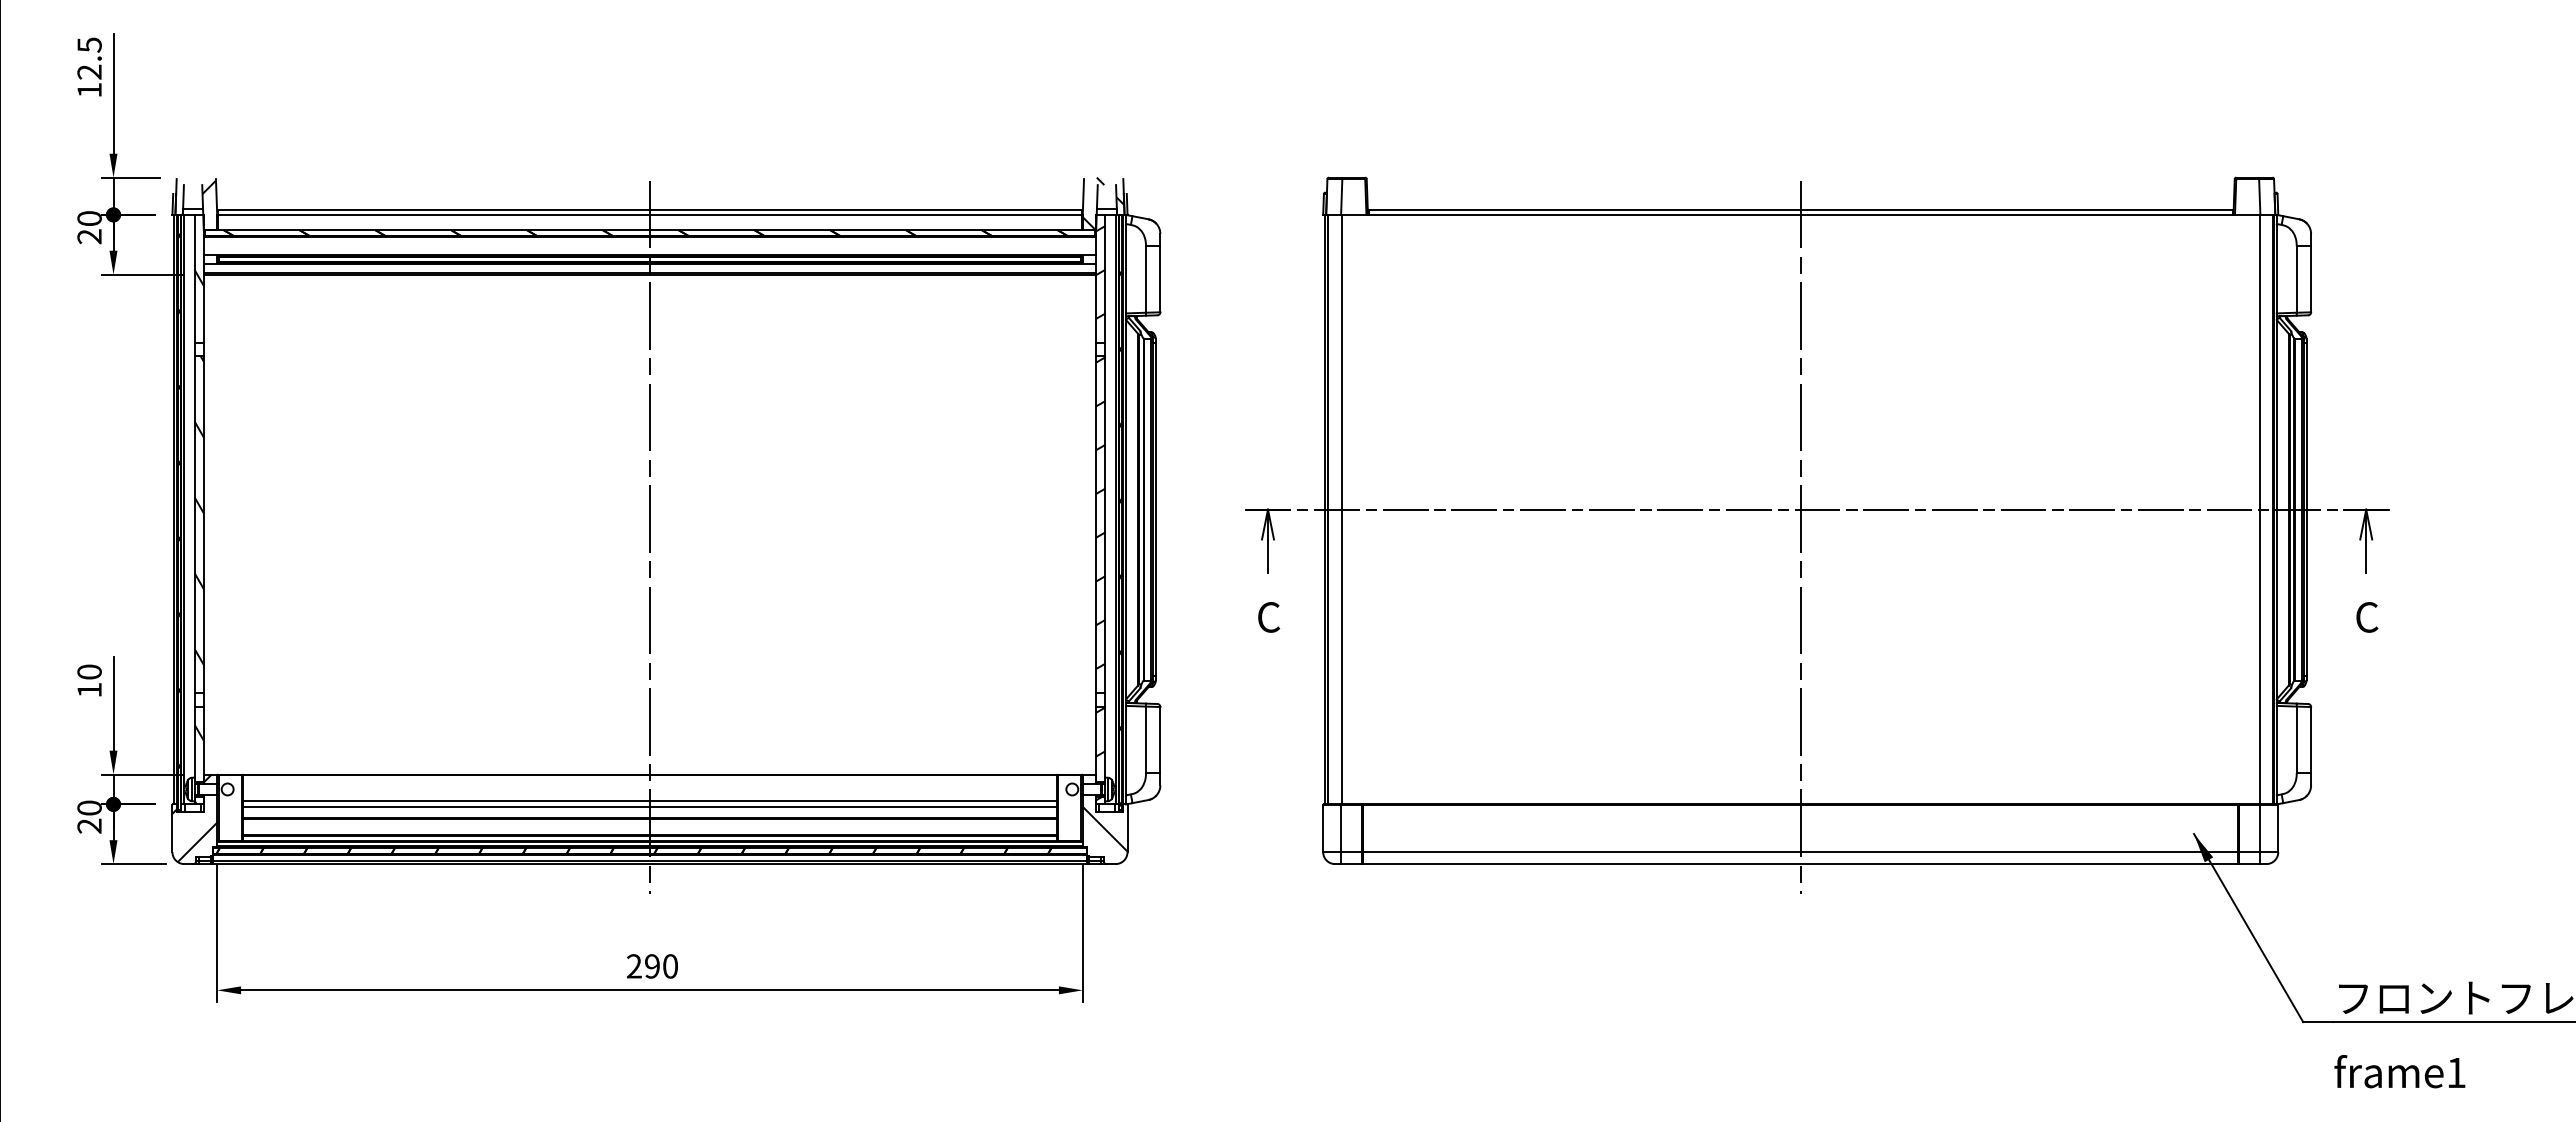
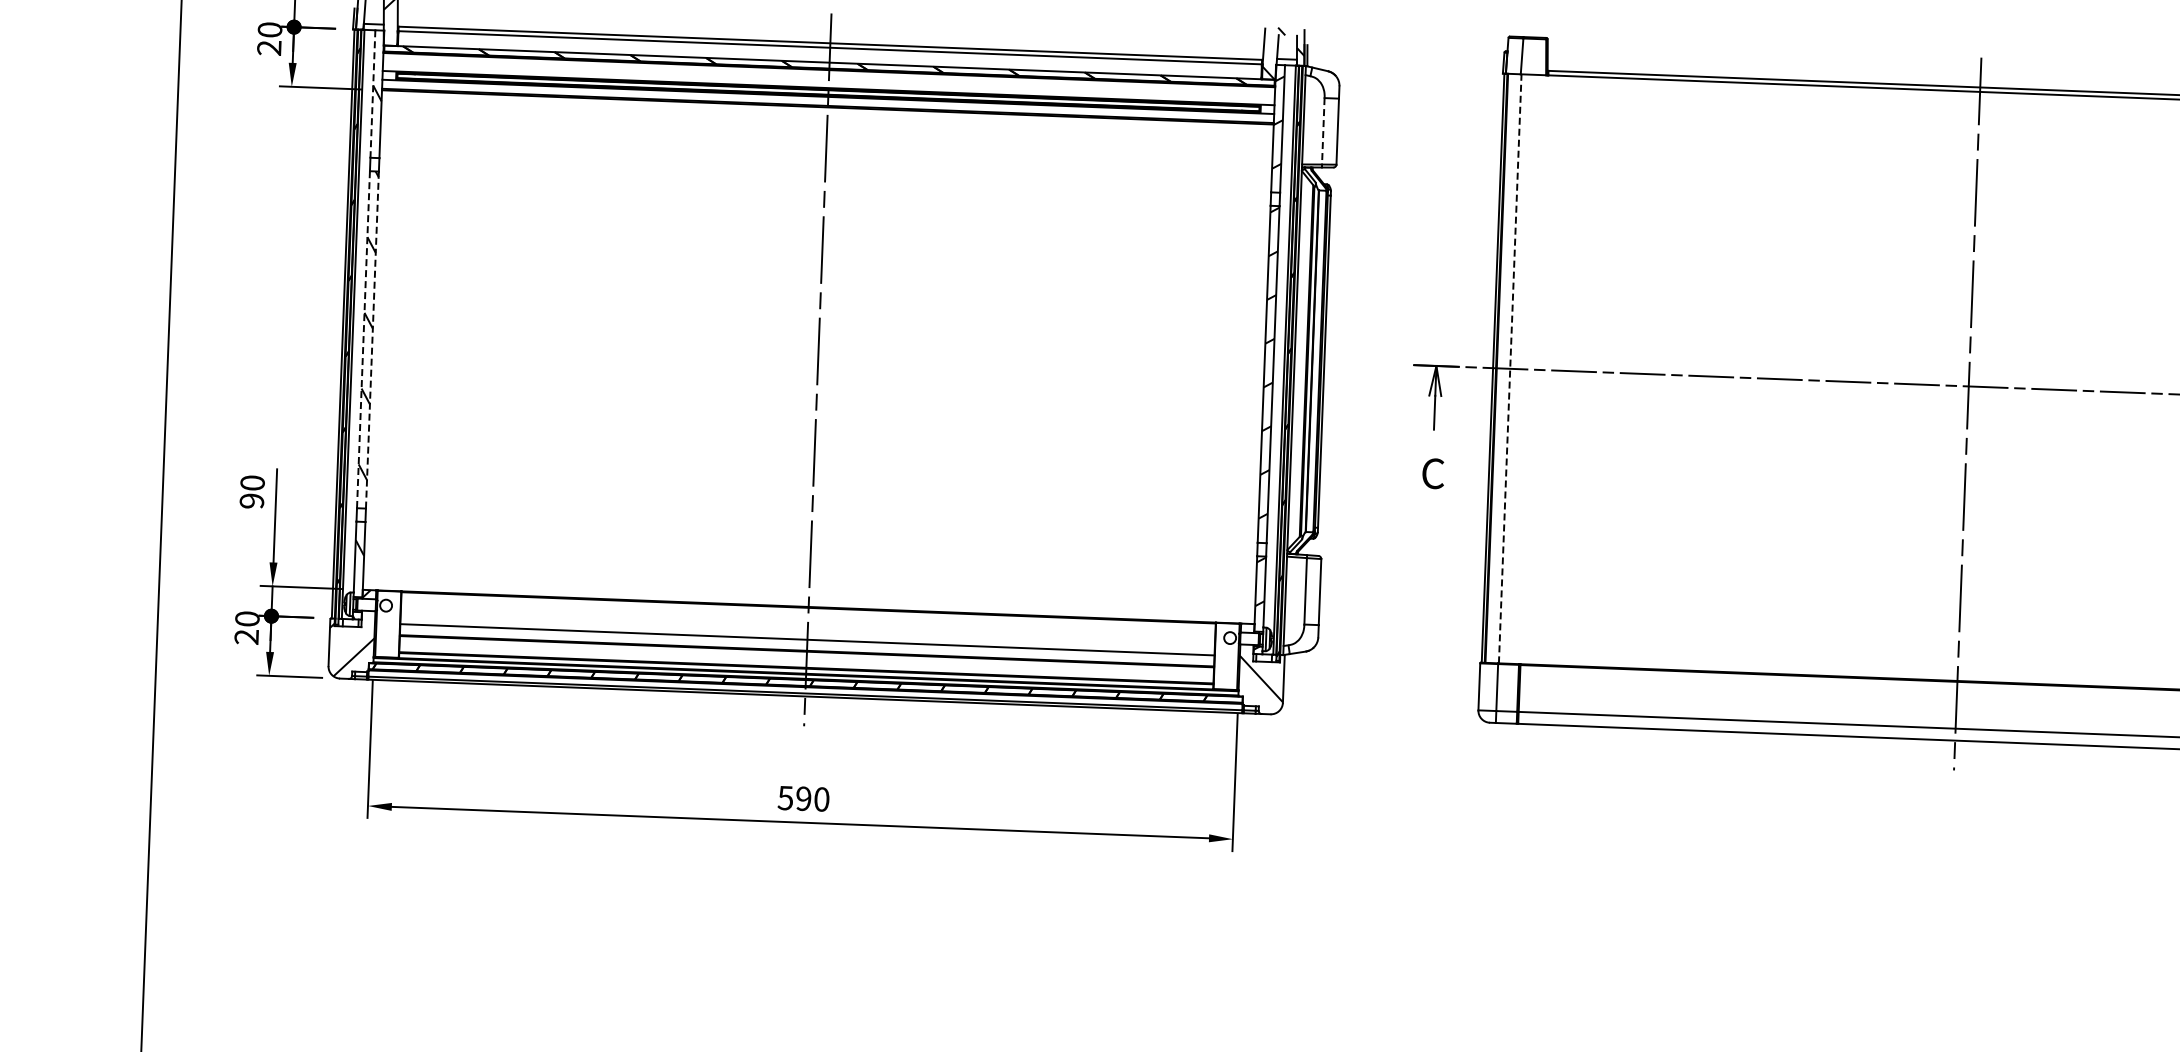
line: (194, 278) -> (372, 93), solid -> dashed
line: (1145, 279) -> (1322, 131), solid -> dashed
line: (1341, 509) -> (1509, 368), solid -> dashed
line: (194, 524) -> (363, 339), solid -> dashed
line: (203, 524) -> (372, 339), solid -> dashed
text: (89, 689) -> (251, 500), 10 -> 90
line: (649, 801) -> (807, 633), removed
text: (633, 966) -> (784, 798), 290 -> 590

